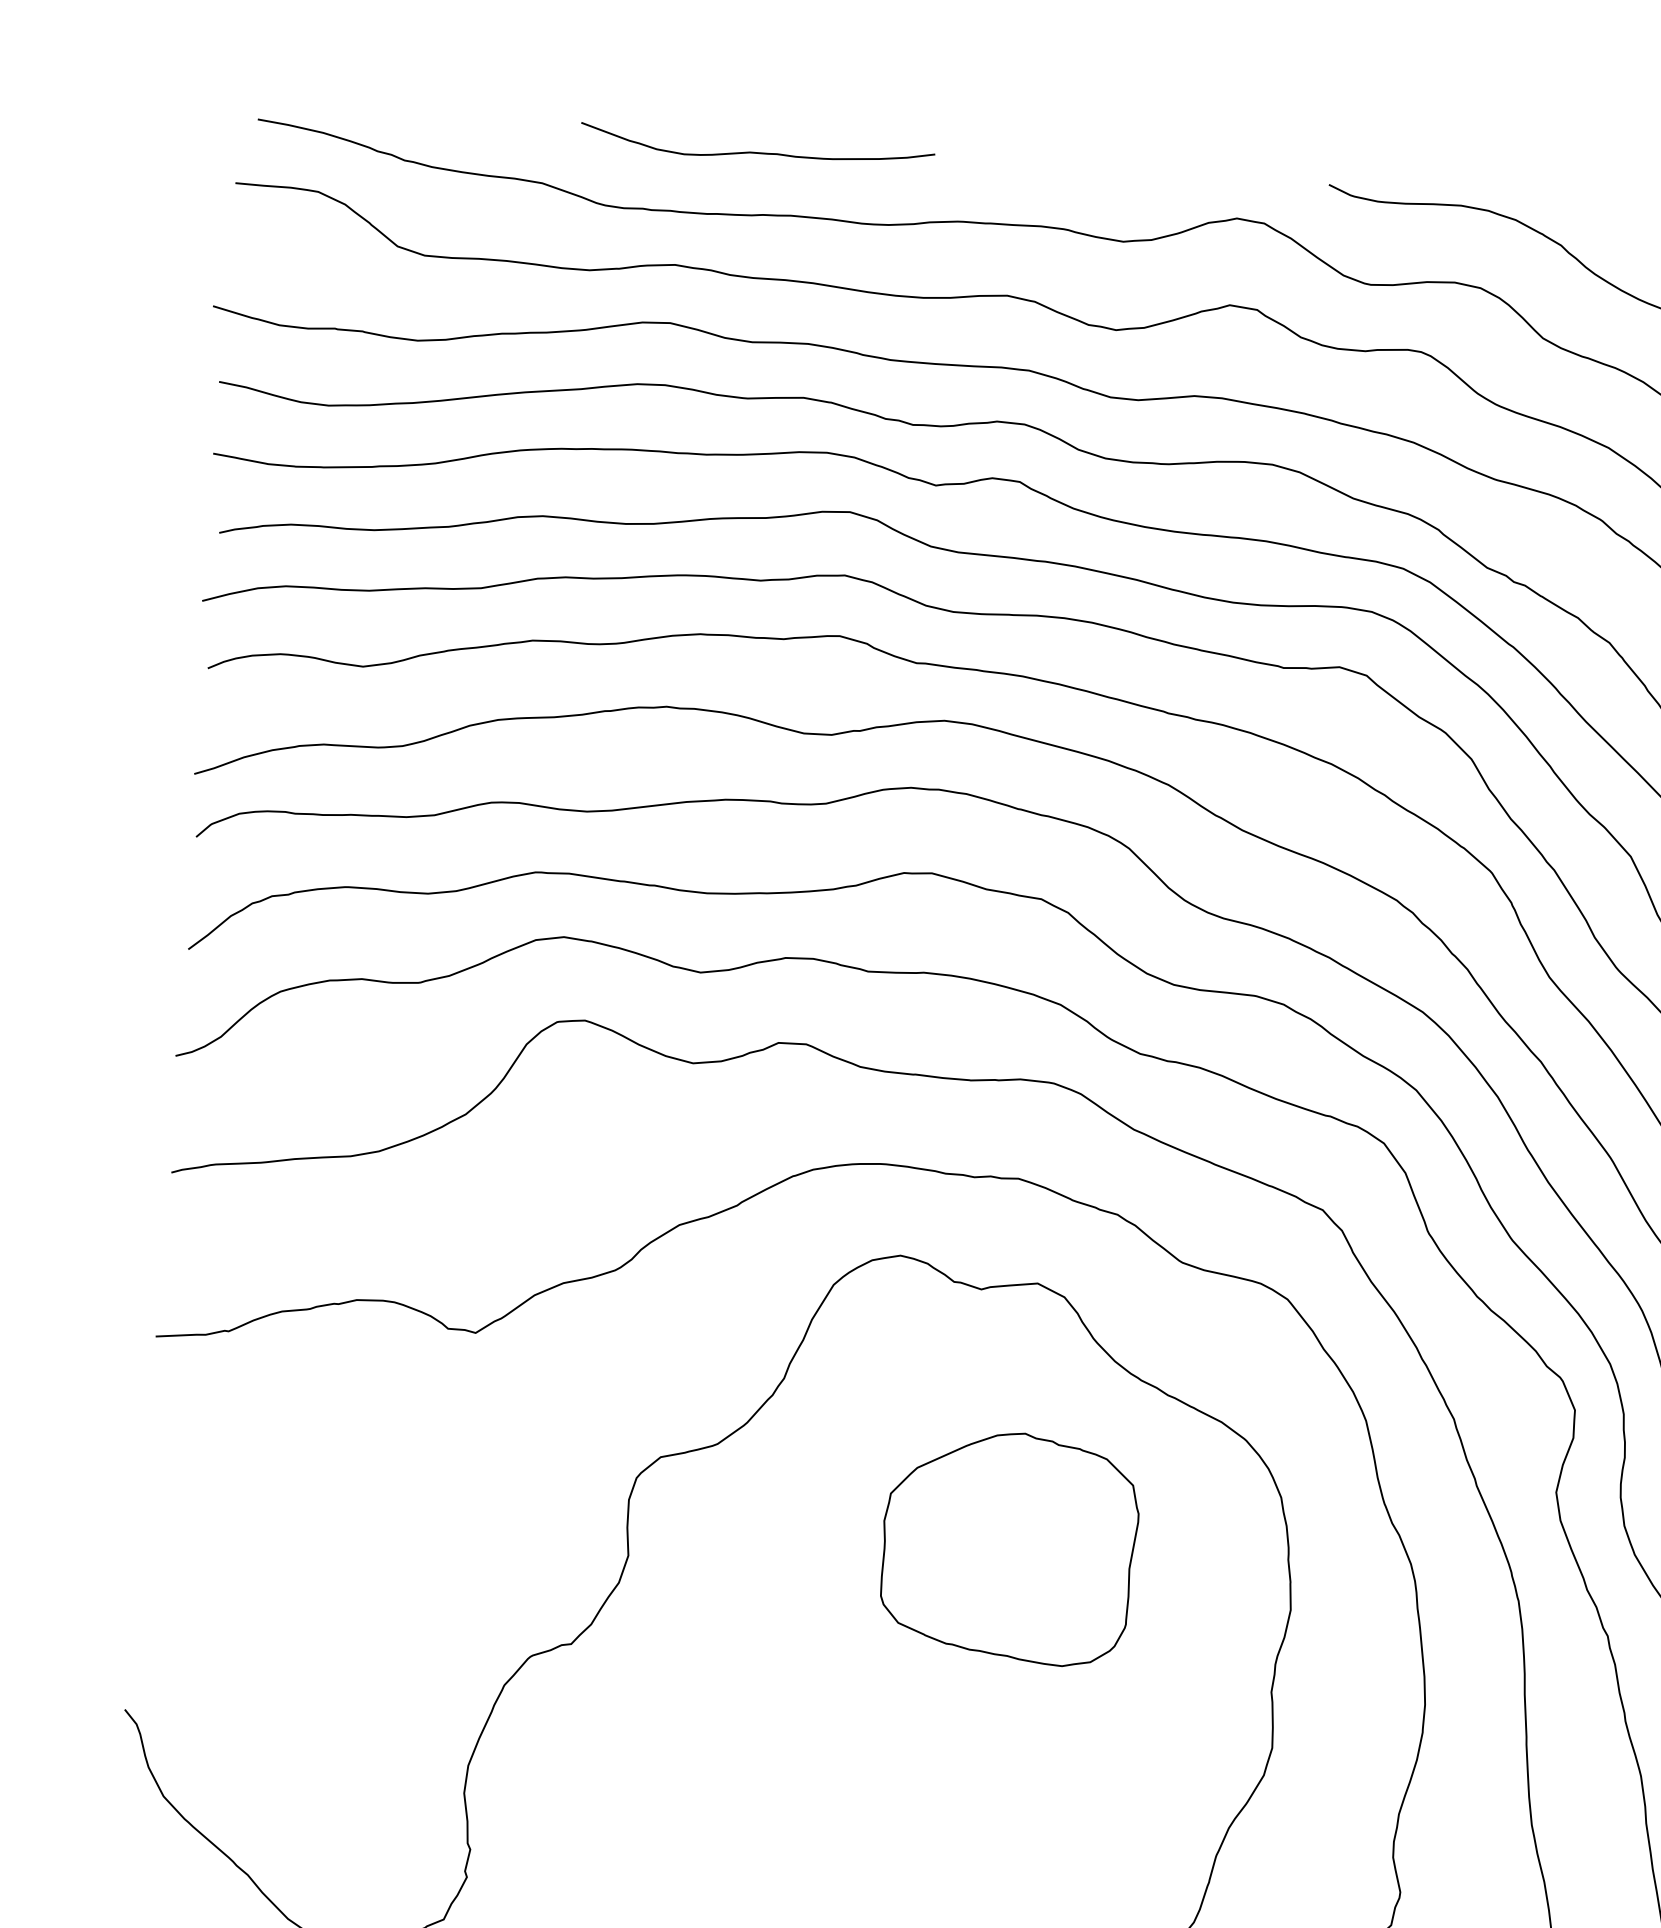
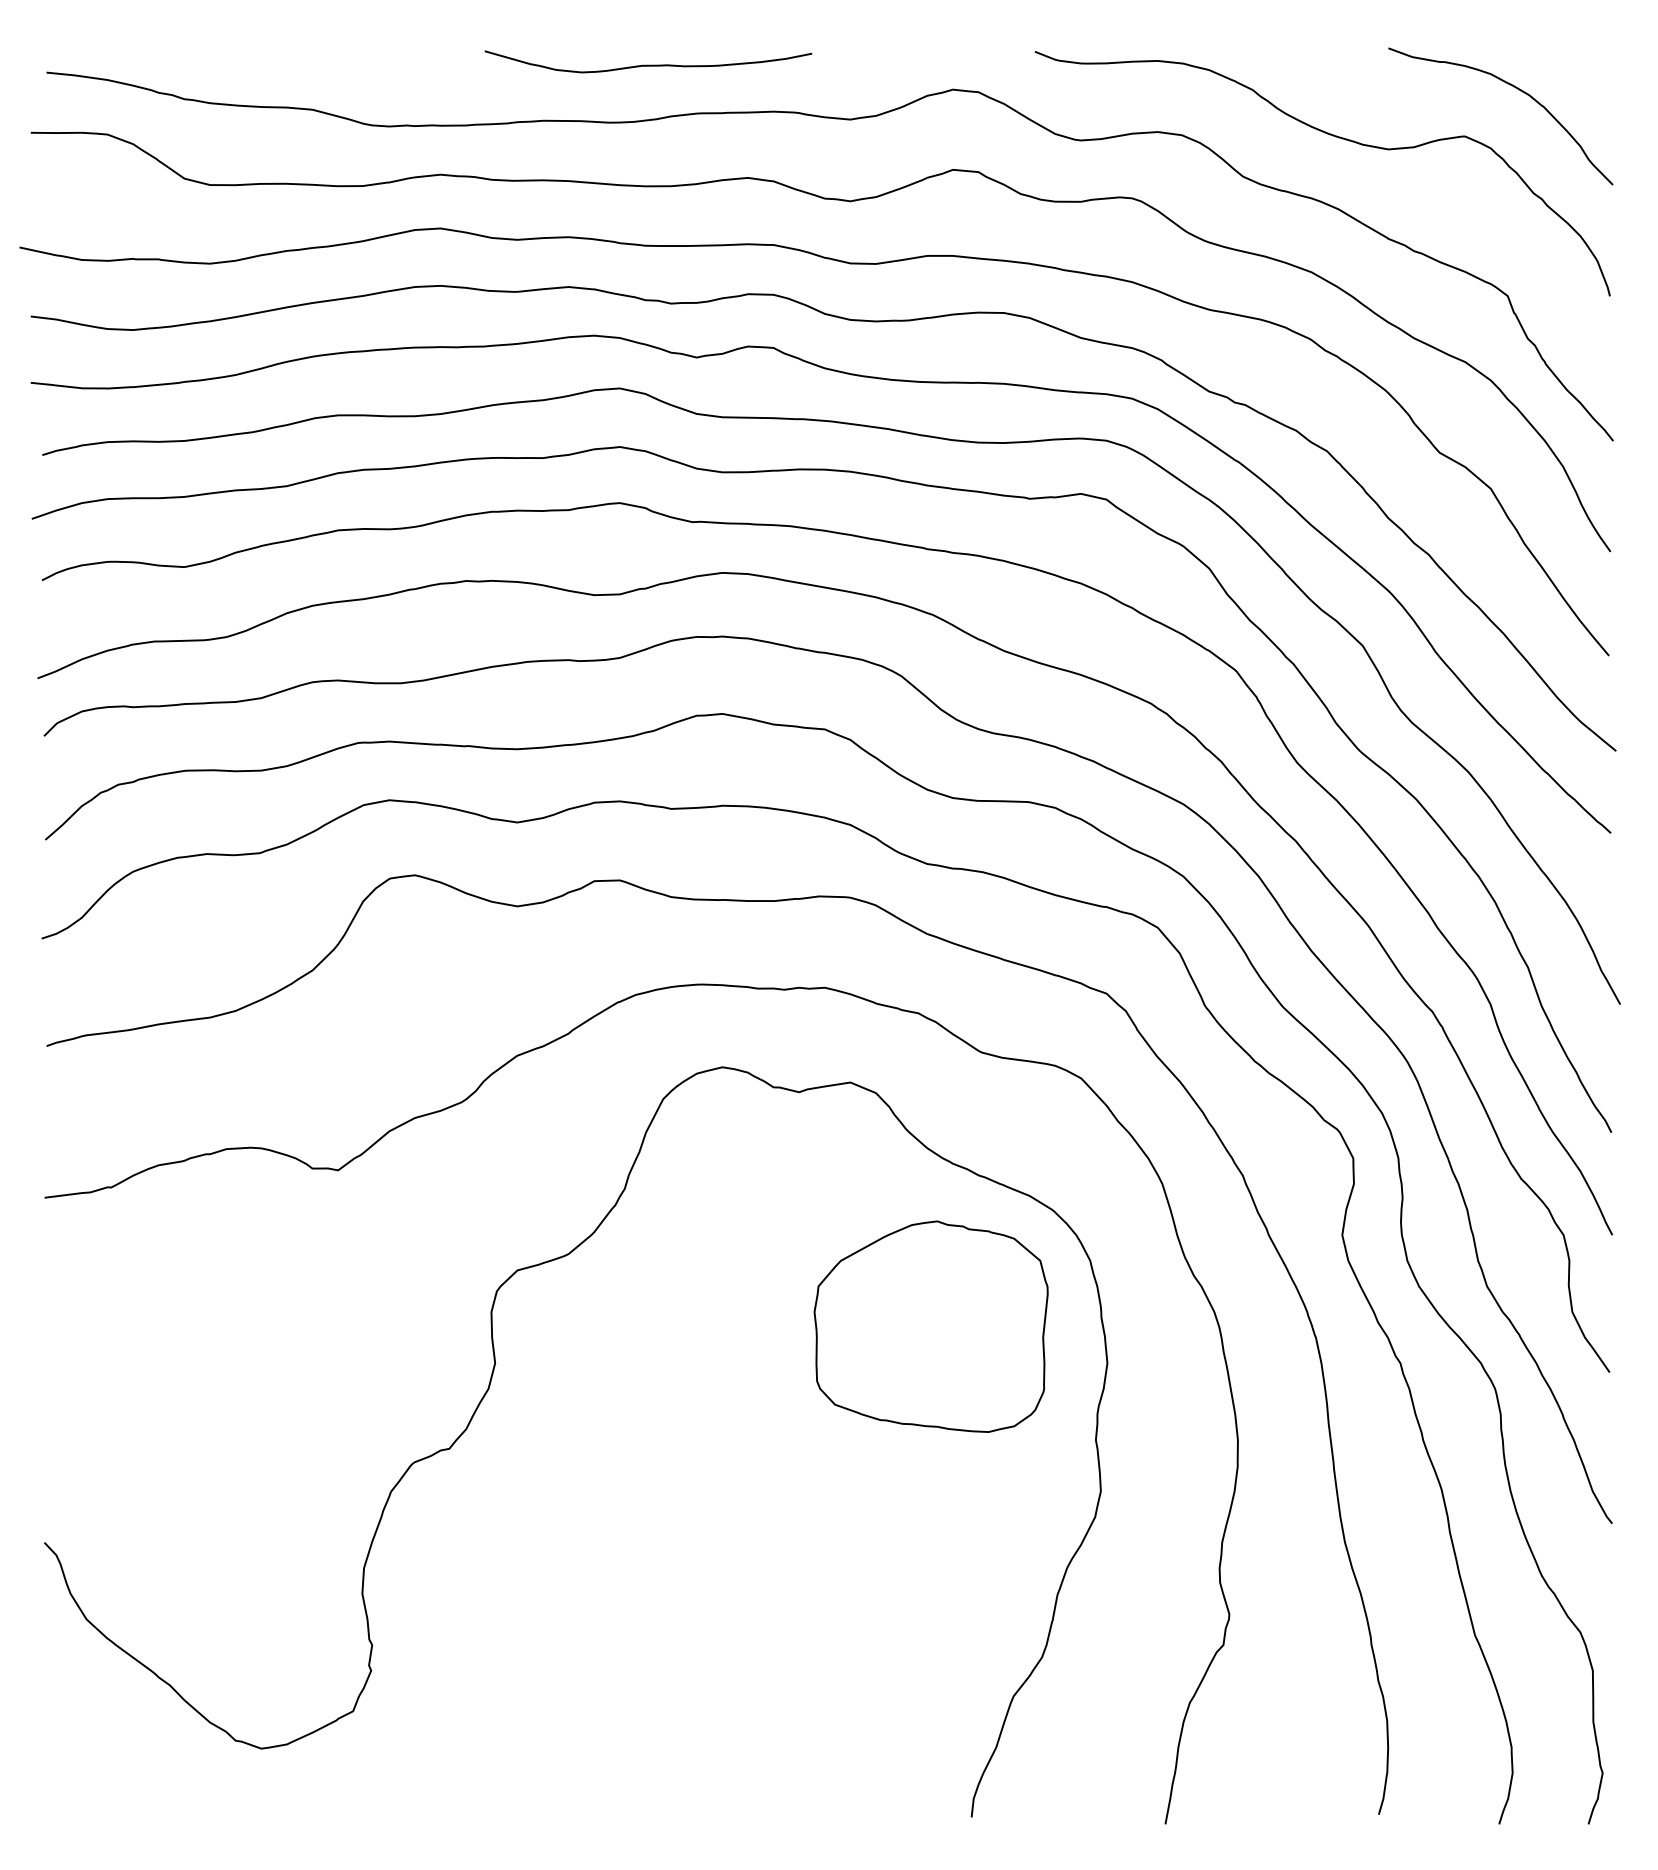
curve: (757, 151) -> (648, 64), moved
part: (1008, 1546) -> (930, 1326), moved

